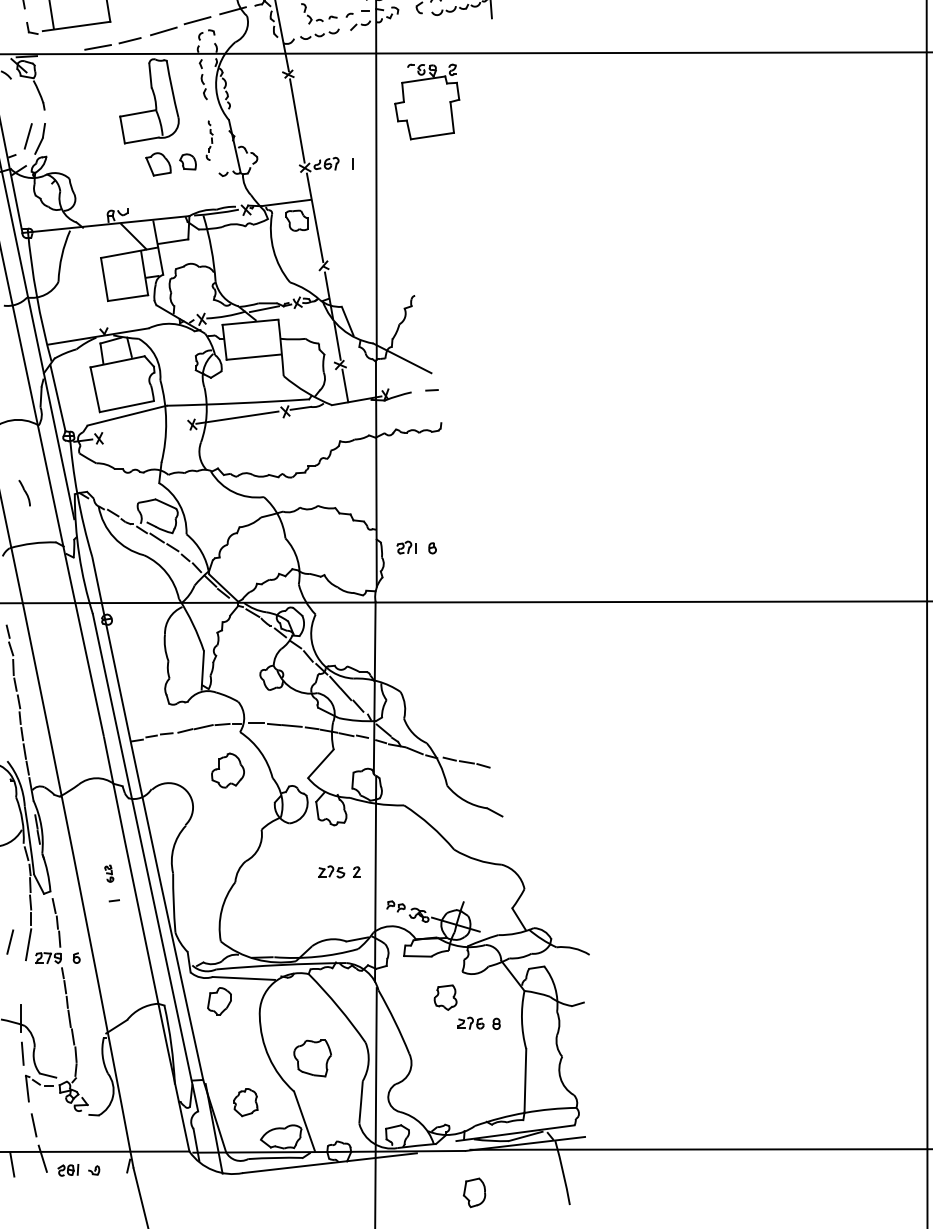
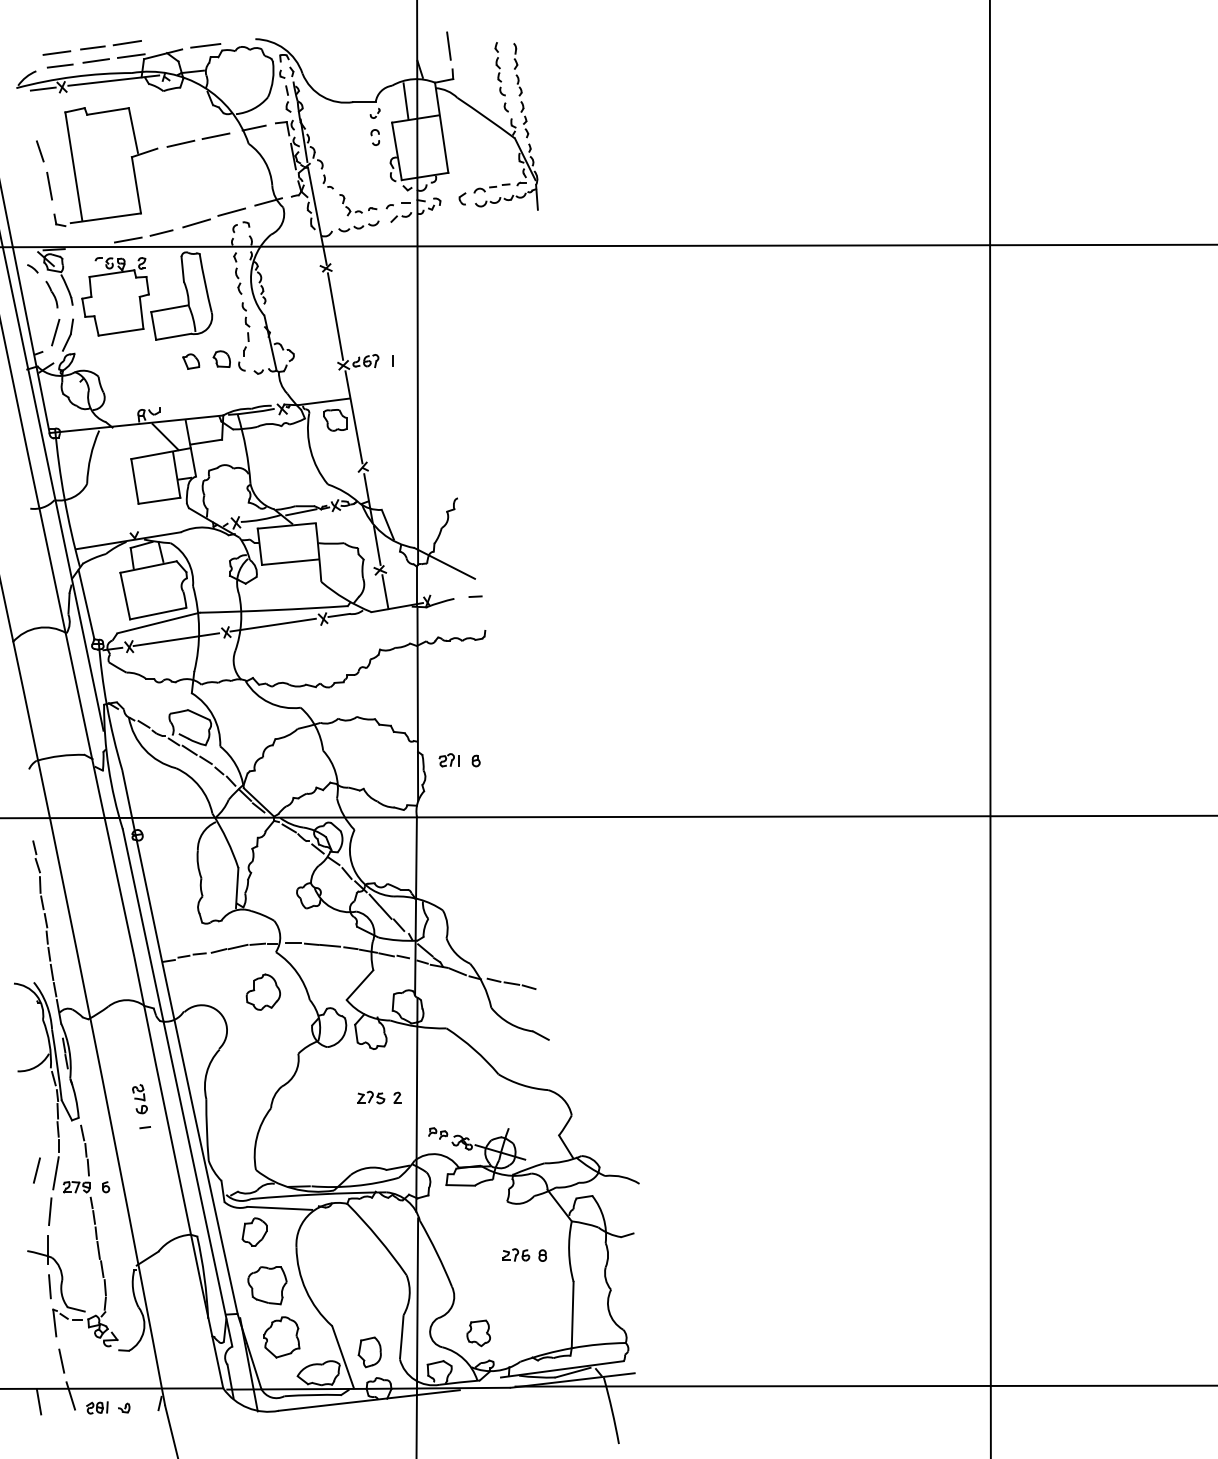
part: (427, 101) -> (115, 296), moved
part: (209, 140) -> (244, 336), size x1.67
part: (158, 164) -> (191, 361), size x0.62
line: (144, 431) -> (176, 639), added
part: (24, 493) -> (51, 294), moved
part: (108, 873) -> (139, 1099), size x1.67
line: (23, 981) -> (50, 1211), added
part: (445, 997) -> (478, 1333), moved
part: (312, 1058) -> (267, 1285), moved
part: (245, 1102) -> (281, 1337), size x1.43
part: (474, 1192) -> (369, 1352), moved

